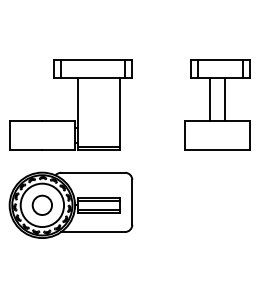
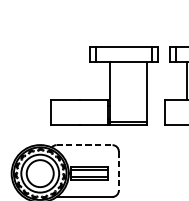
part: (77, 104) -> (110, 85), moved
line: (93, 172) -> (84, 144), solid -> dashed
line: (132, 202) -> (119, 171), solid -> dashed
circle: (42, 205) -> (40, 173), size x1.6

